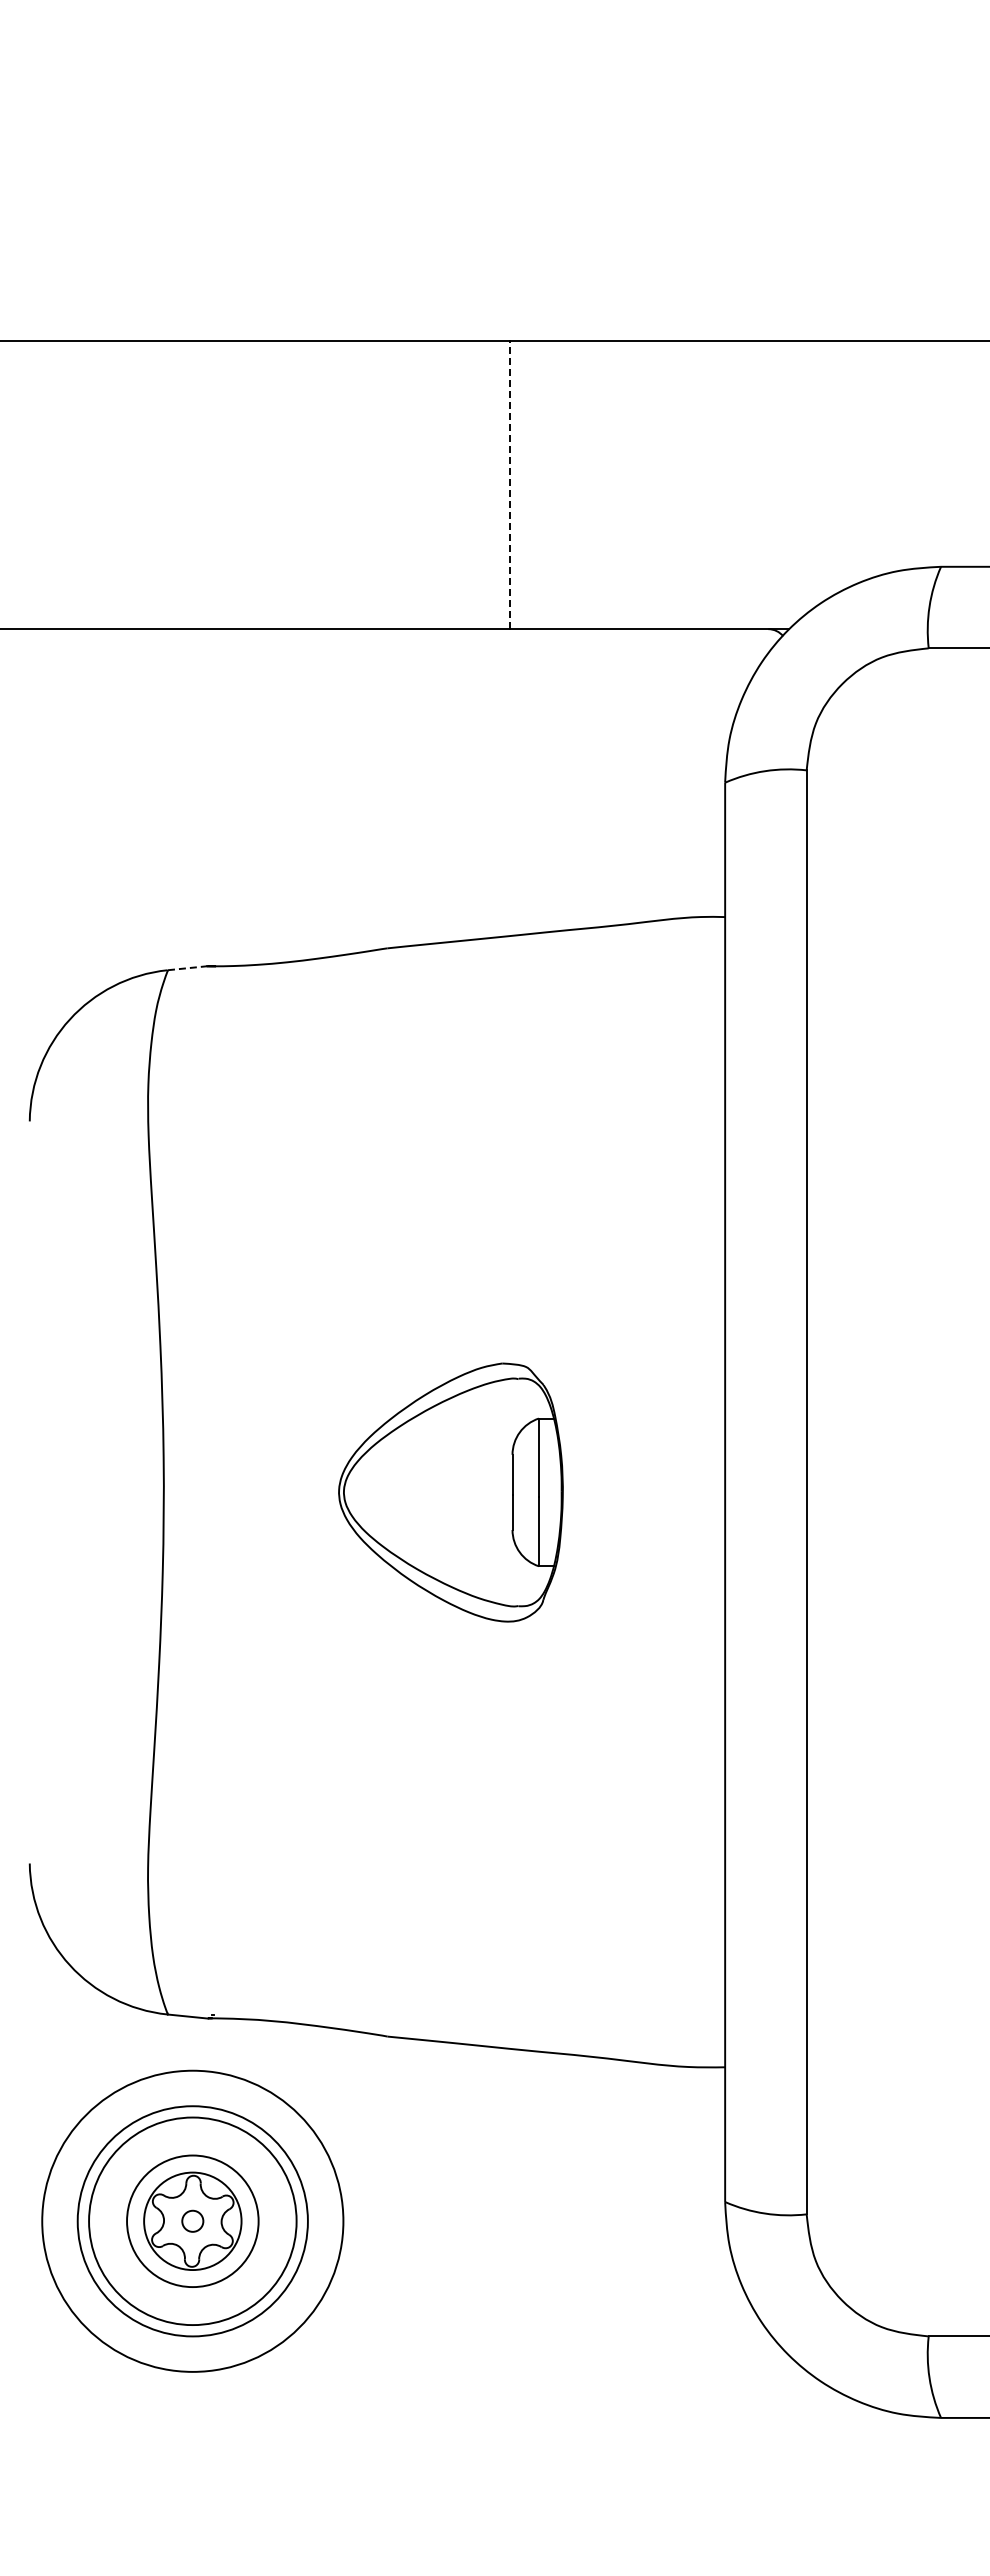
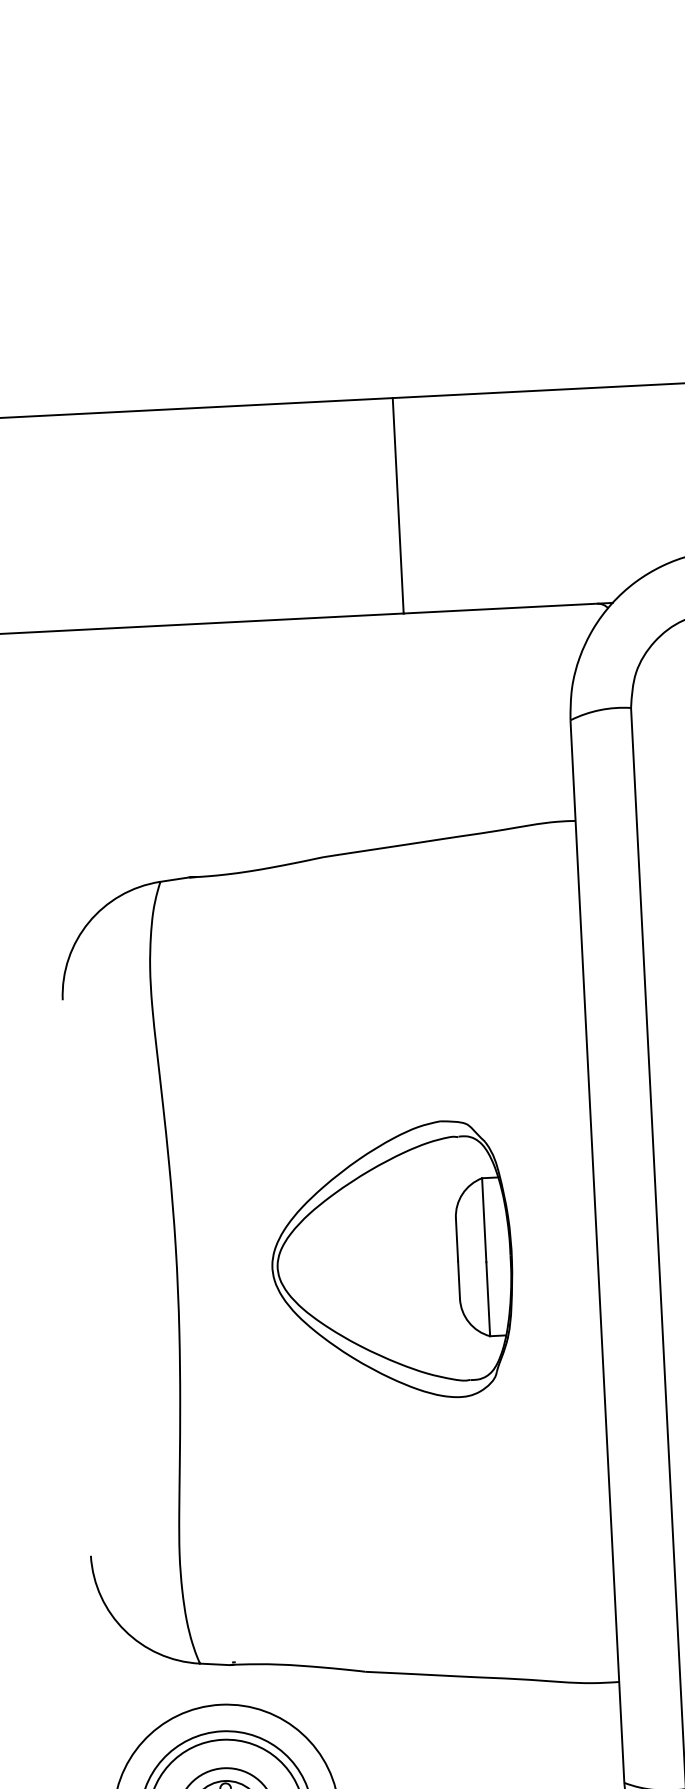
line: (510, 485) -> (398, 505), dashed -> solid
line: (187, 968) -> (175, 879), dashed -> solid
part: (450, 1492) -> (391, 1262), size x1.43

